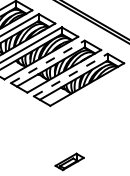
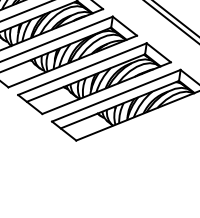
line: (47, 61) -> (81, 68), dashed -> solid
line: (70, 75) -> (115, 96), dashed -> solid

